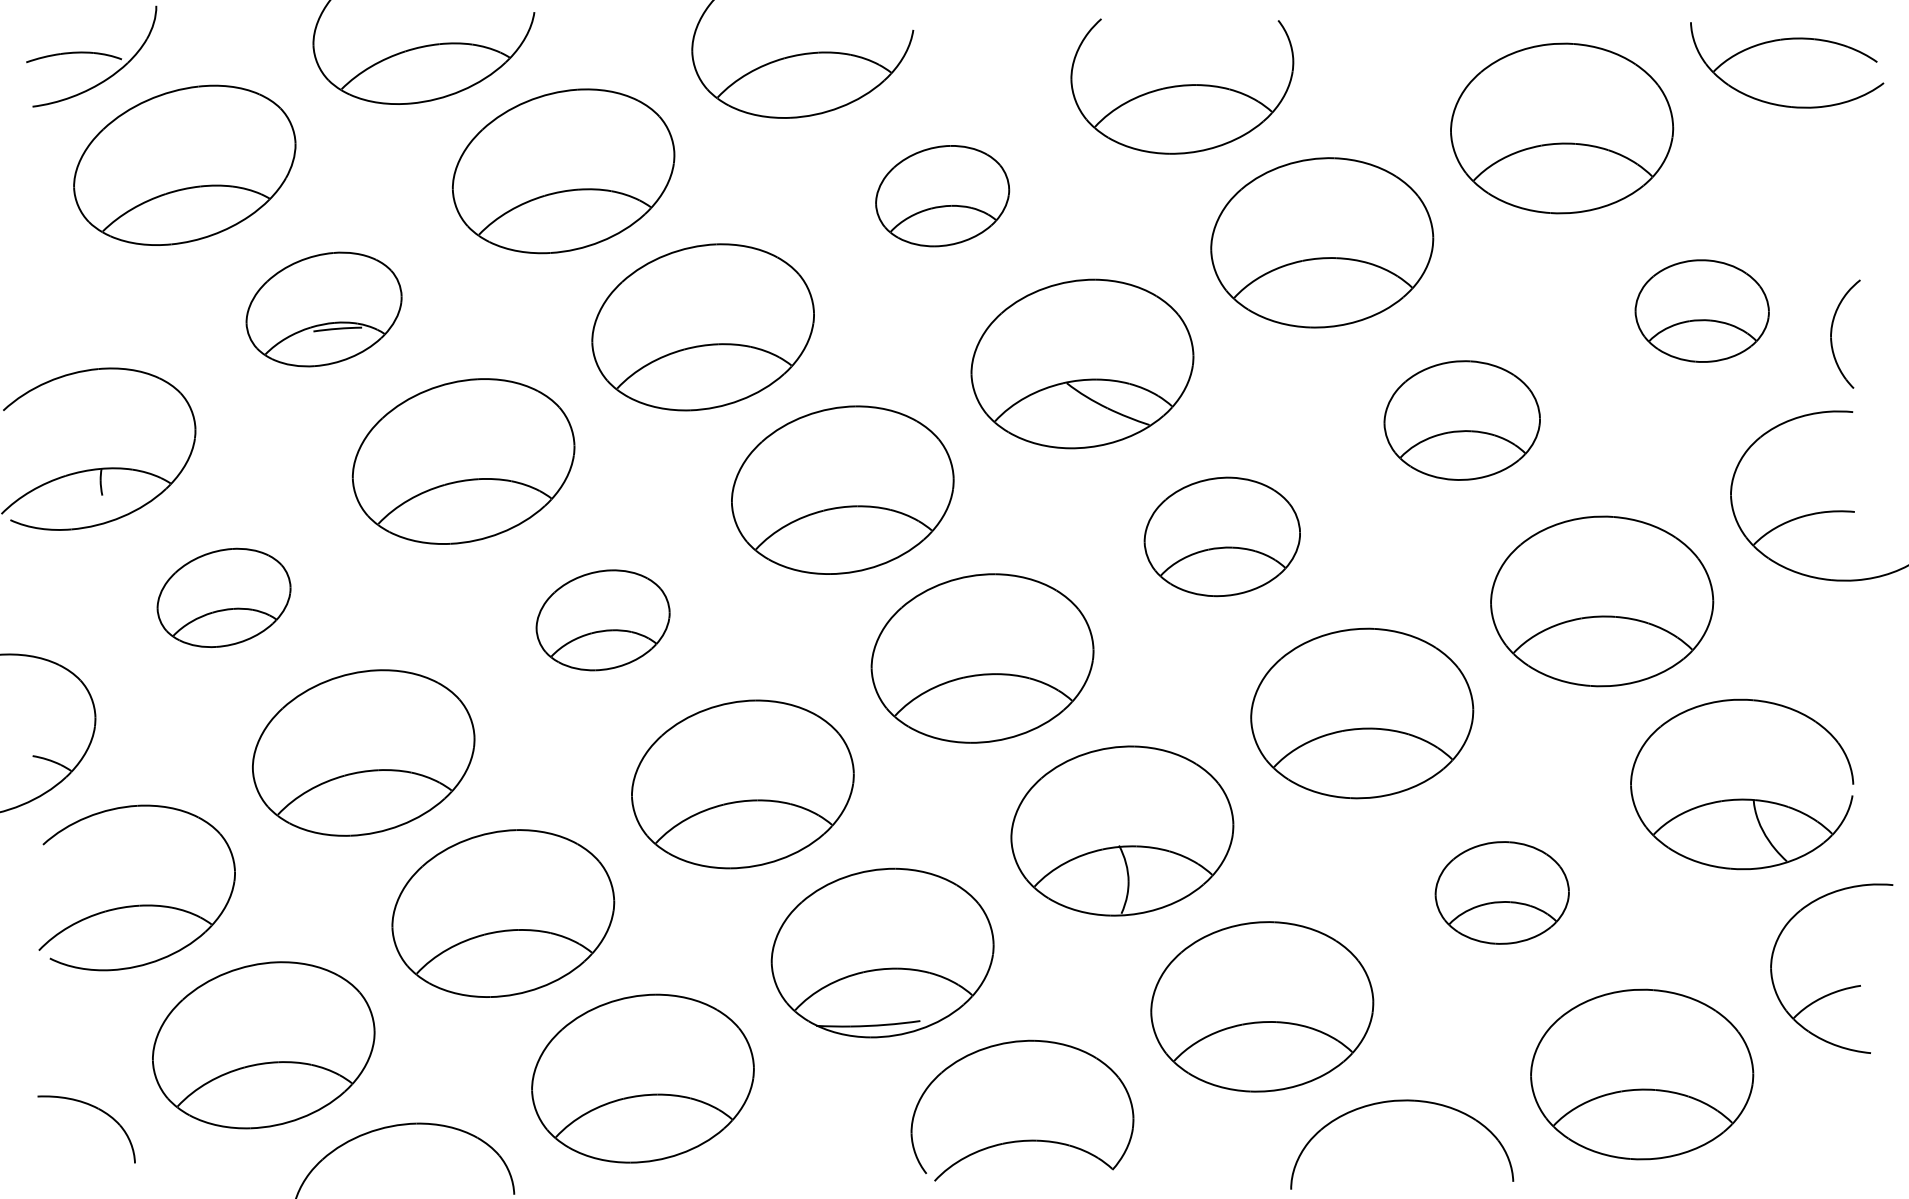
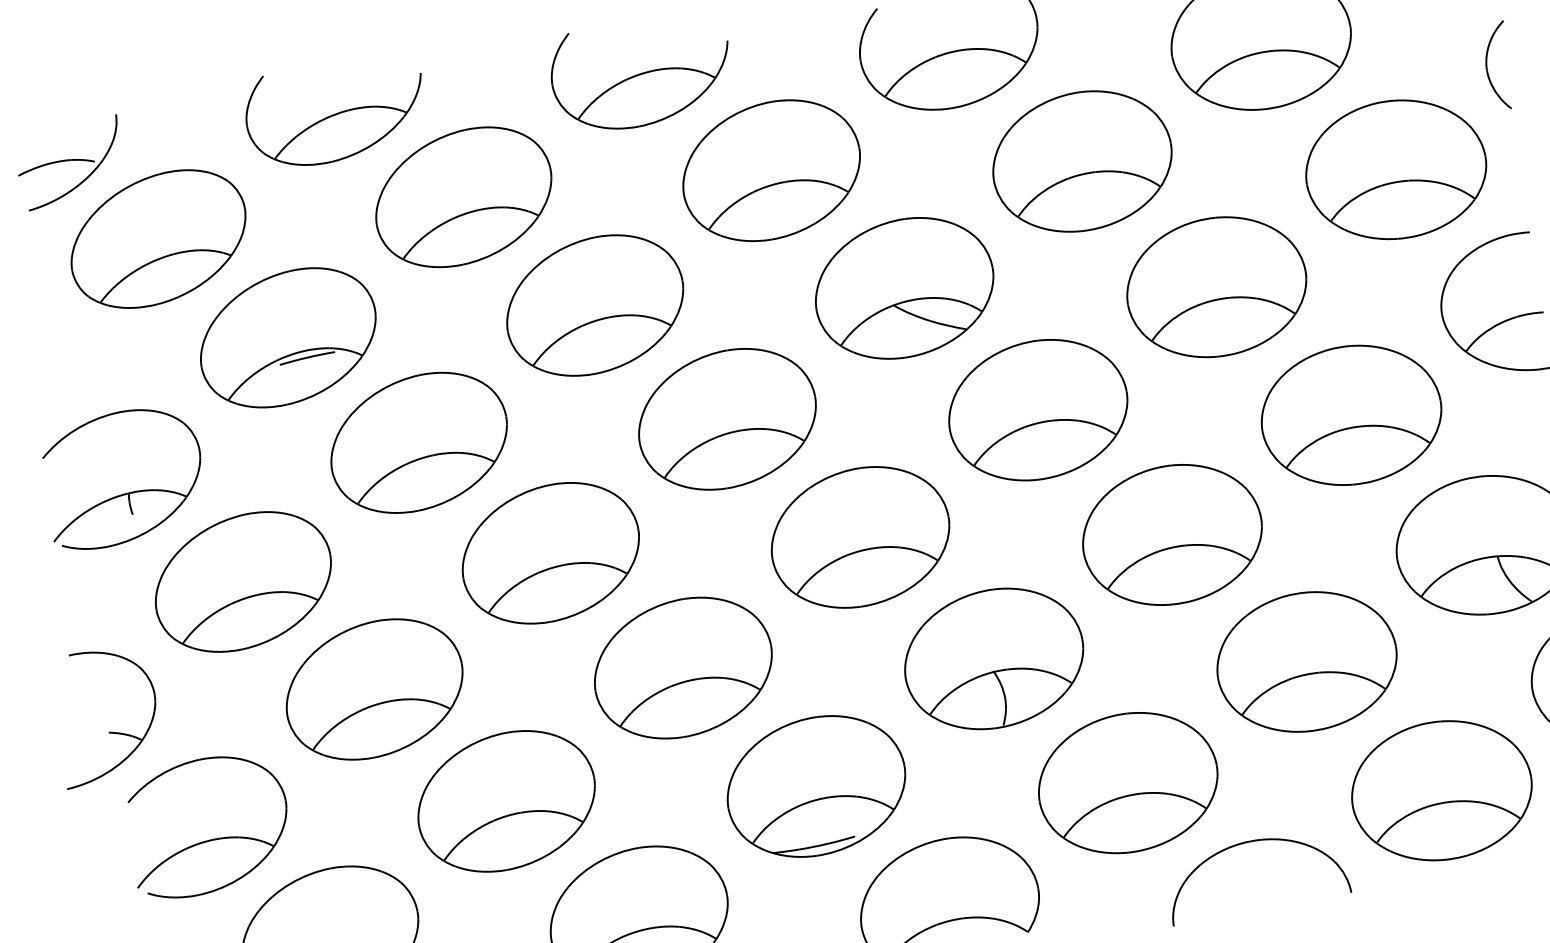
part: (942, 195) -> (771, 170), size x1.67
part: (323, 309) -> (287, 337), size x1.43
part: (1702, 310) -> (1396, 169), size x1.67
part: (1832, 332) -> (1487, 66), moved
part: (1462, 420) -> (1216, 287), size x1.43
part: (1222, 536) -> (1038, 409), size x1.43
part: (223, 597) -> (242, 581), size x1.67
part: (602, 620) -> (550, 553), size x1.67
part: (1502, 892) -> (1307, 661), size x1.67

